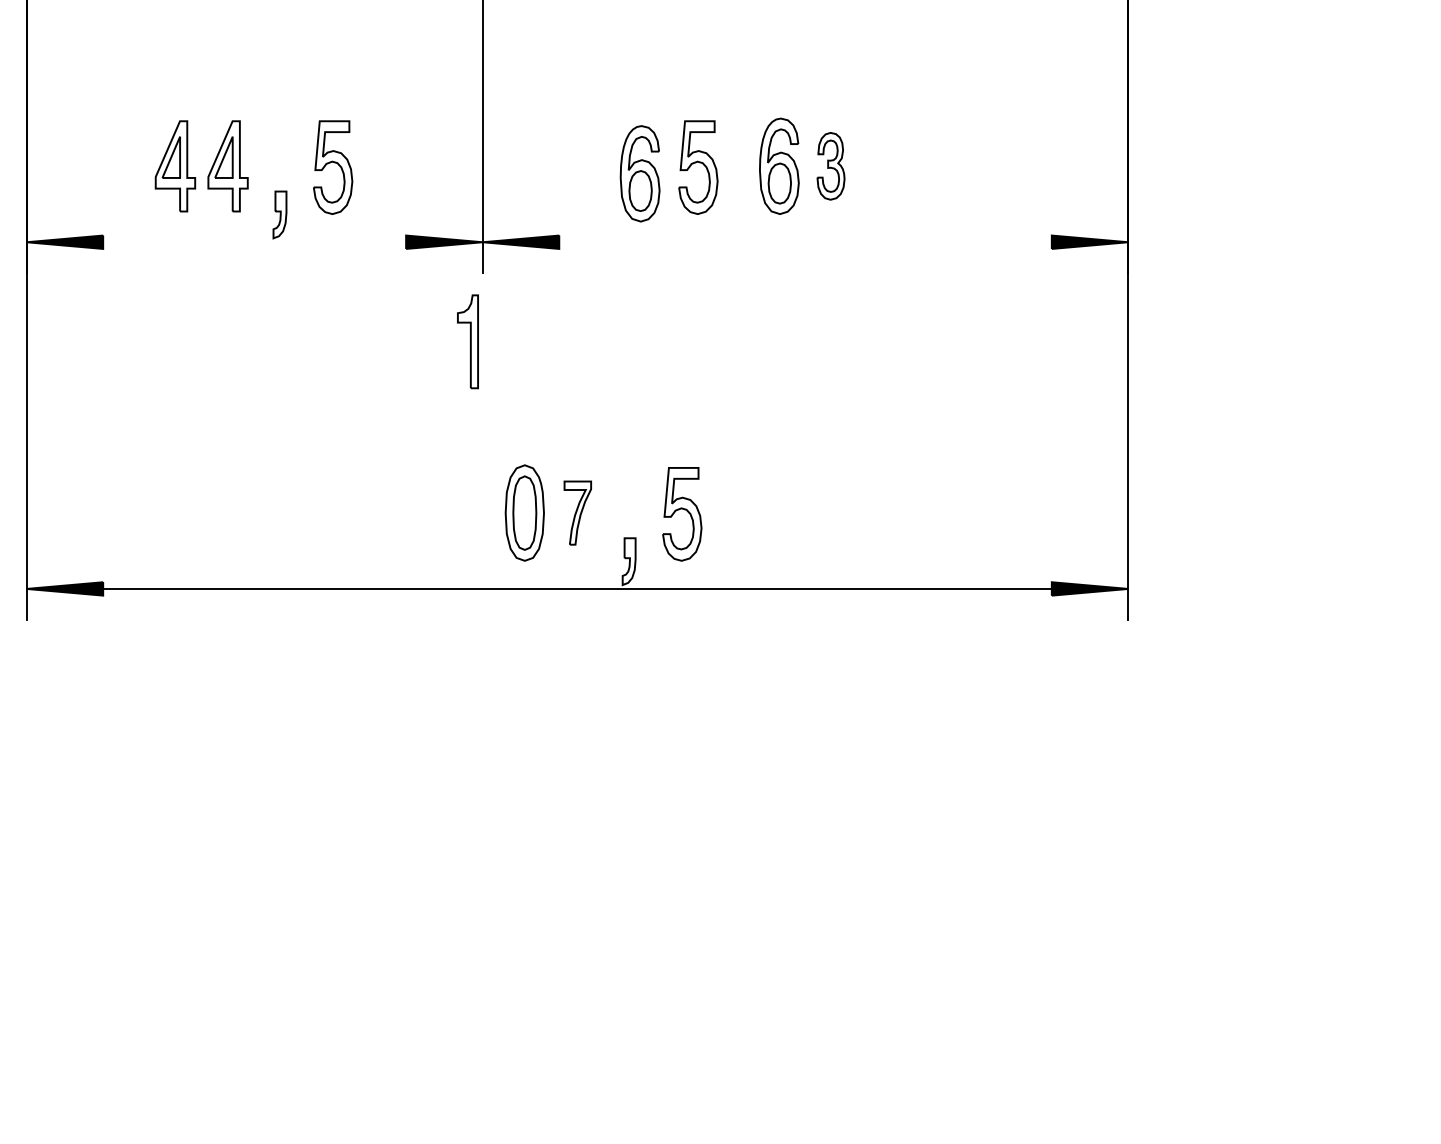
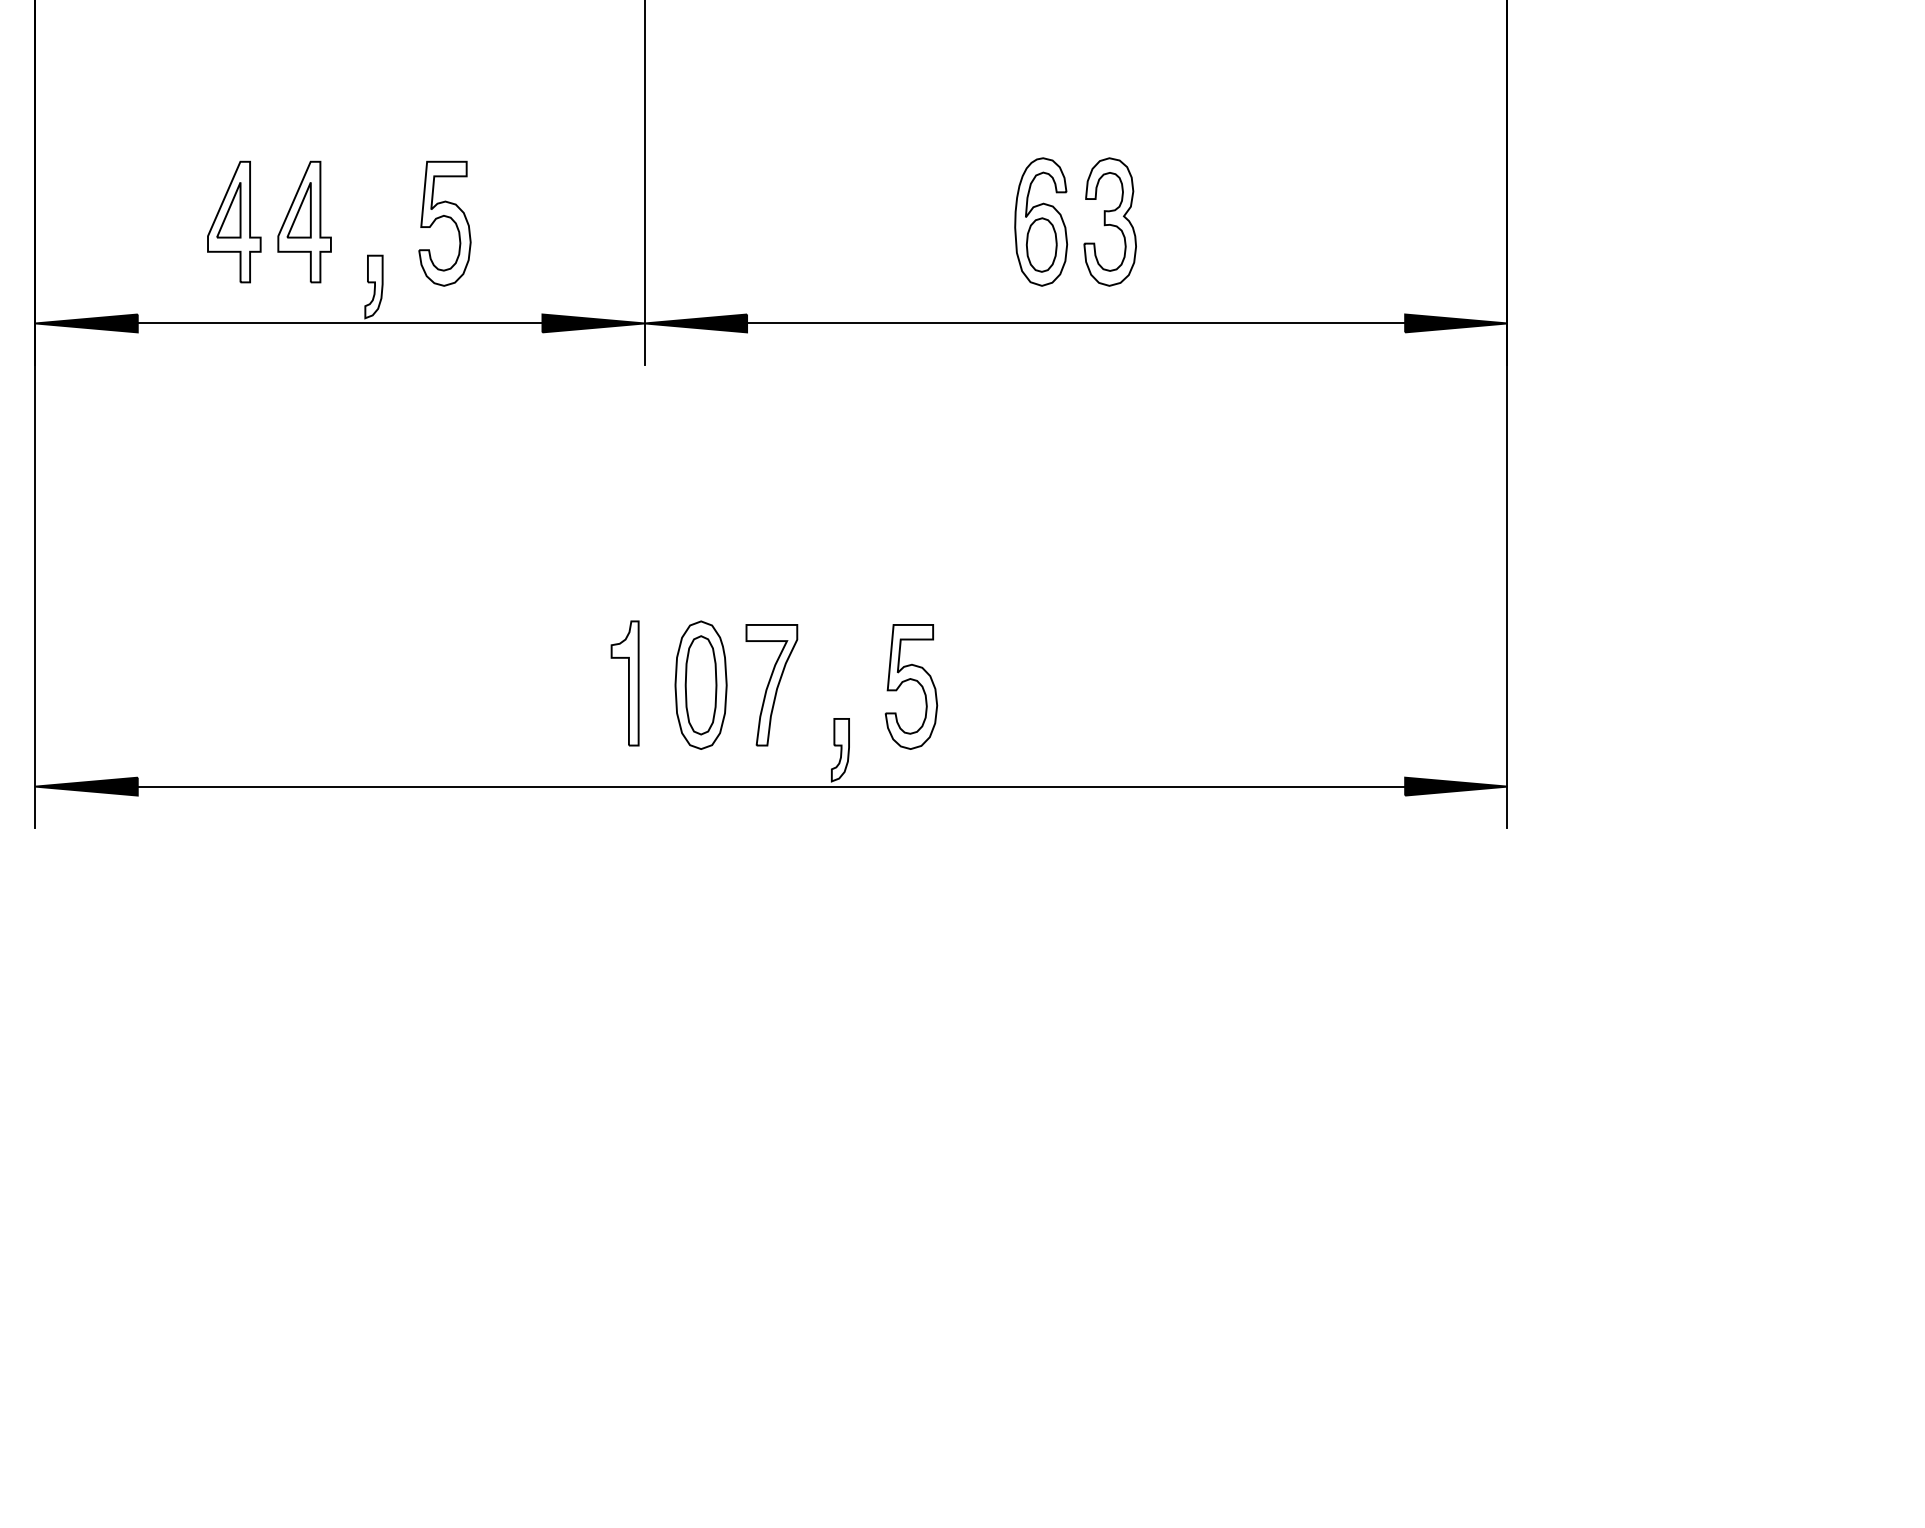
part: (698, 162) -> (933, 217), removed
part: (830, 165) -> (1109, 221), size x1.43
part: (640, 173) -> (855, 231), removed
line: (254, 242) -> (339, 323), added
line: (805, 242) -> (1076, 323), added
part: (467, 341) -> (624, 683), moved
part: (577, 513) -> (771, 685), size x1.43

